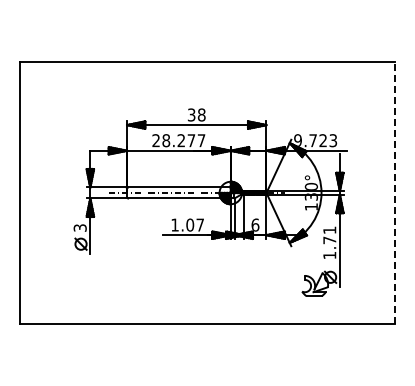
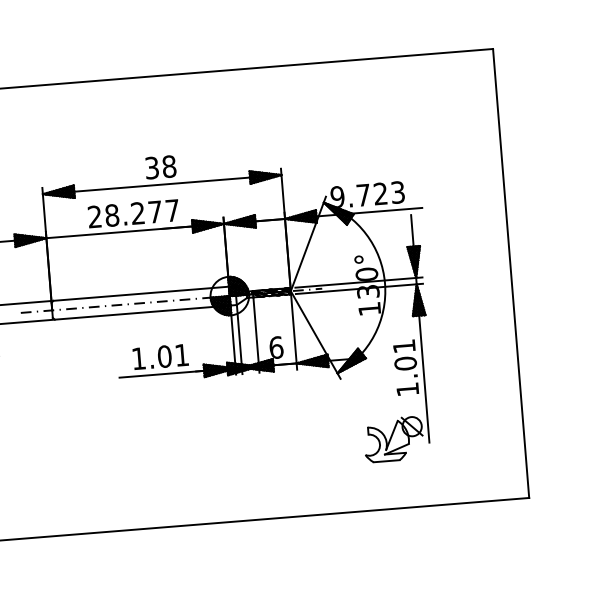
line: (395, 192) -> (511, 272), dashed -> solid
text: (199, 224) -> (180, 354), 1.07 -> 1.01
text: (329, 240) -> (405, 363), 1.71 -> 1.01

